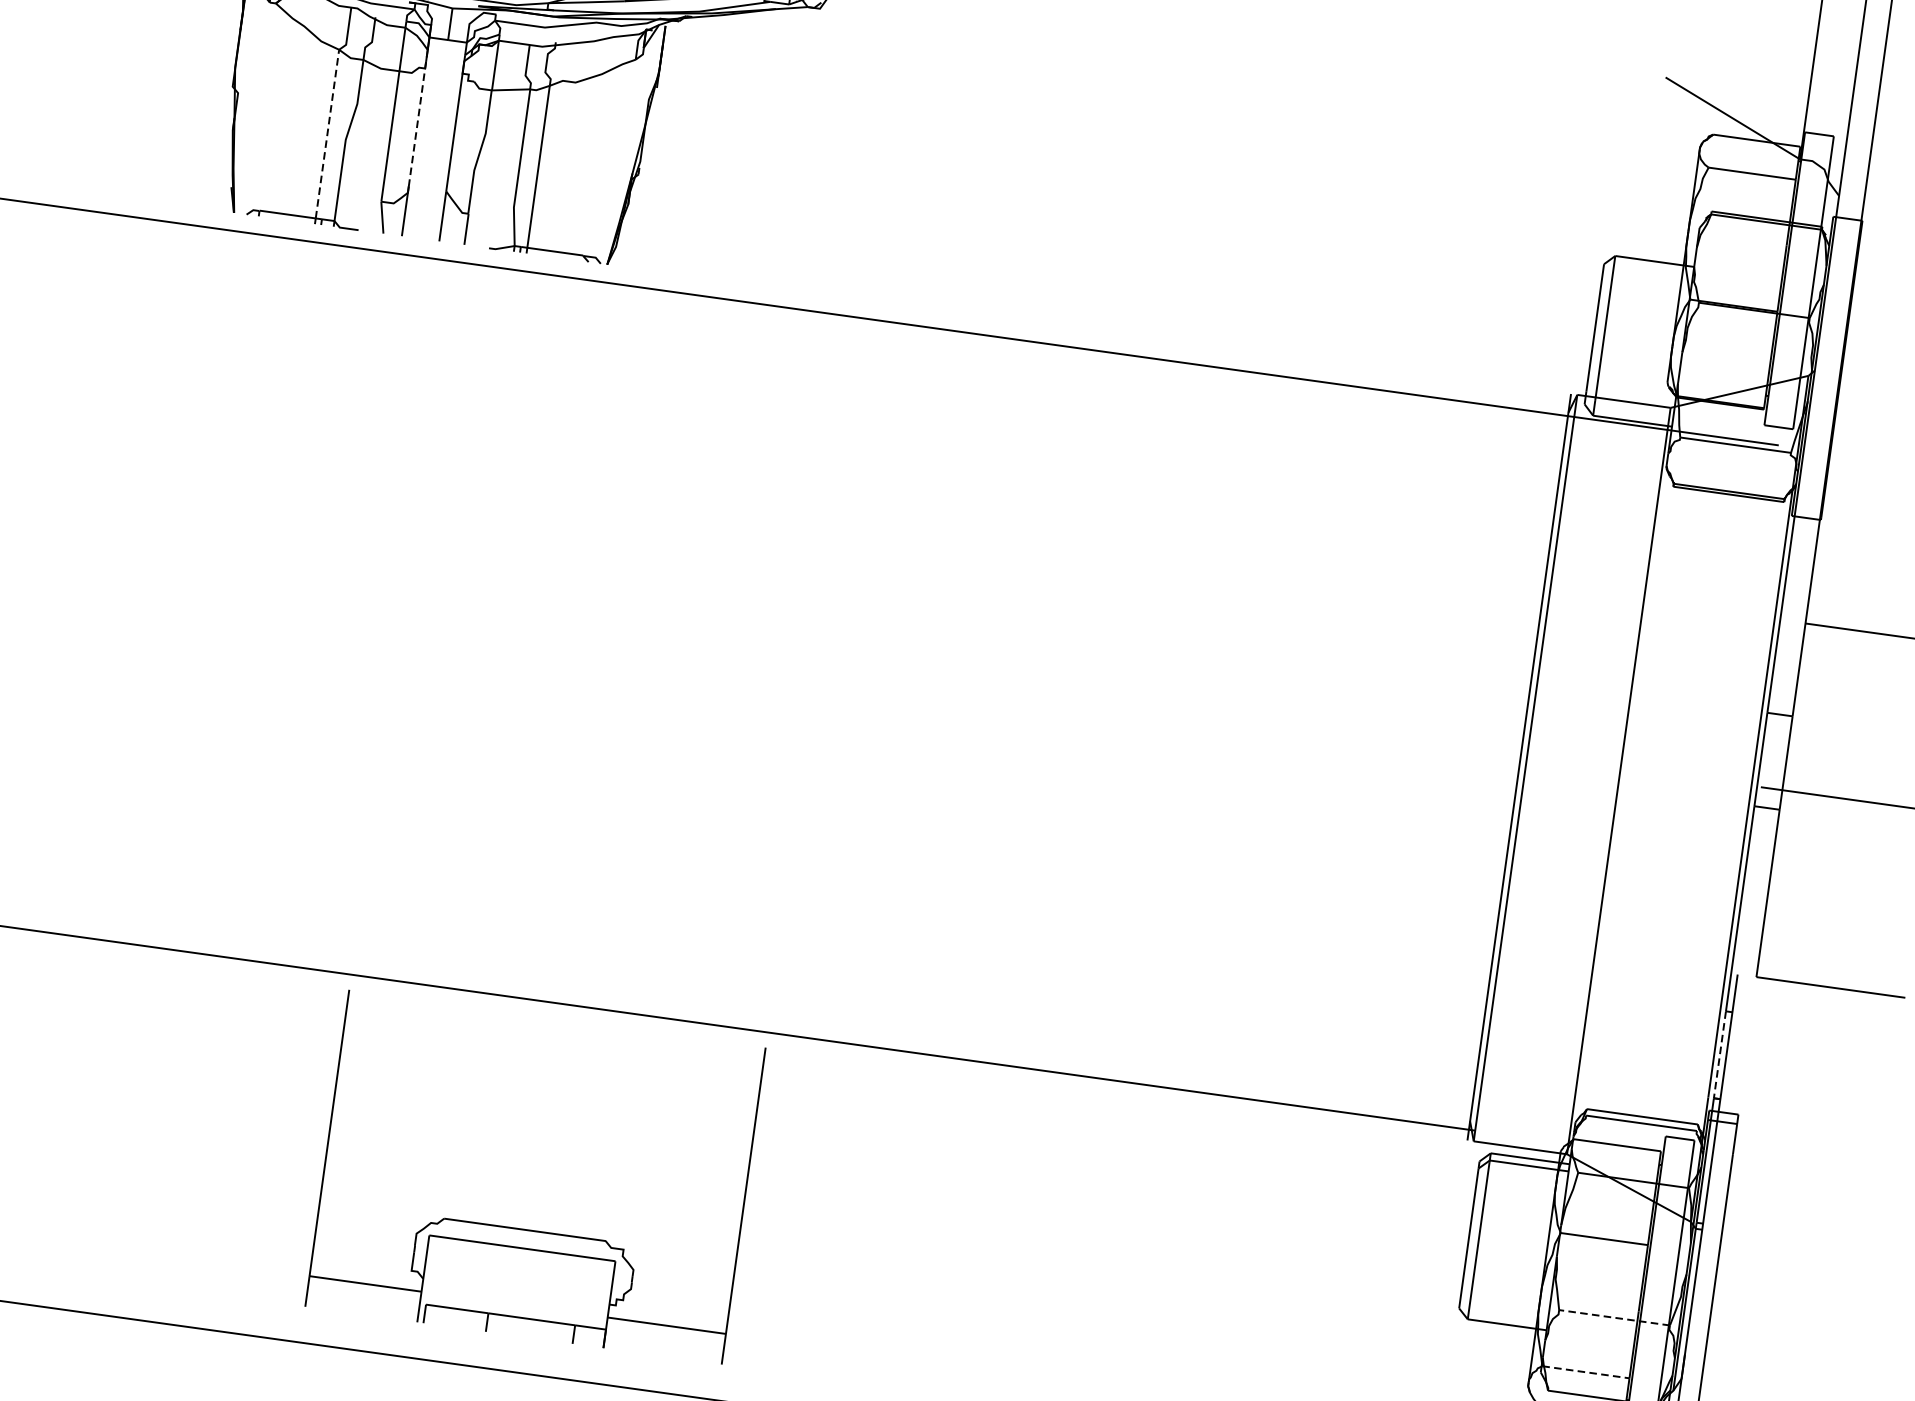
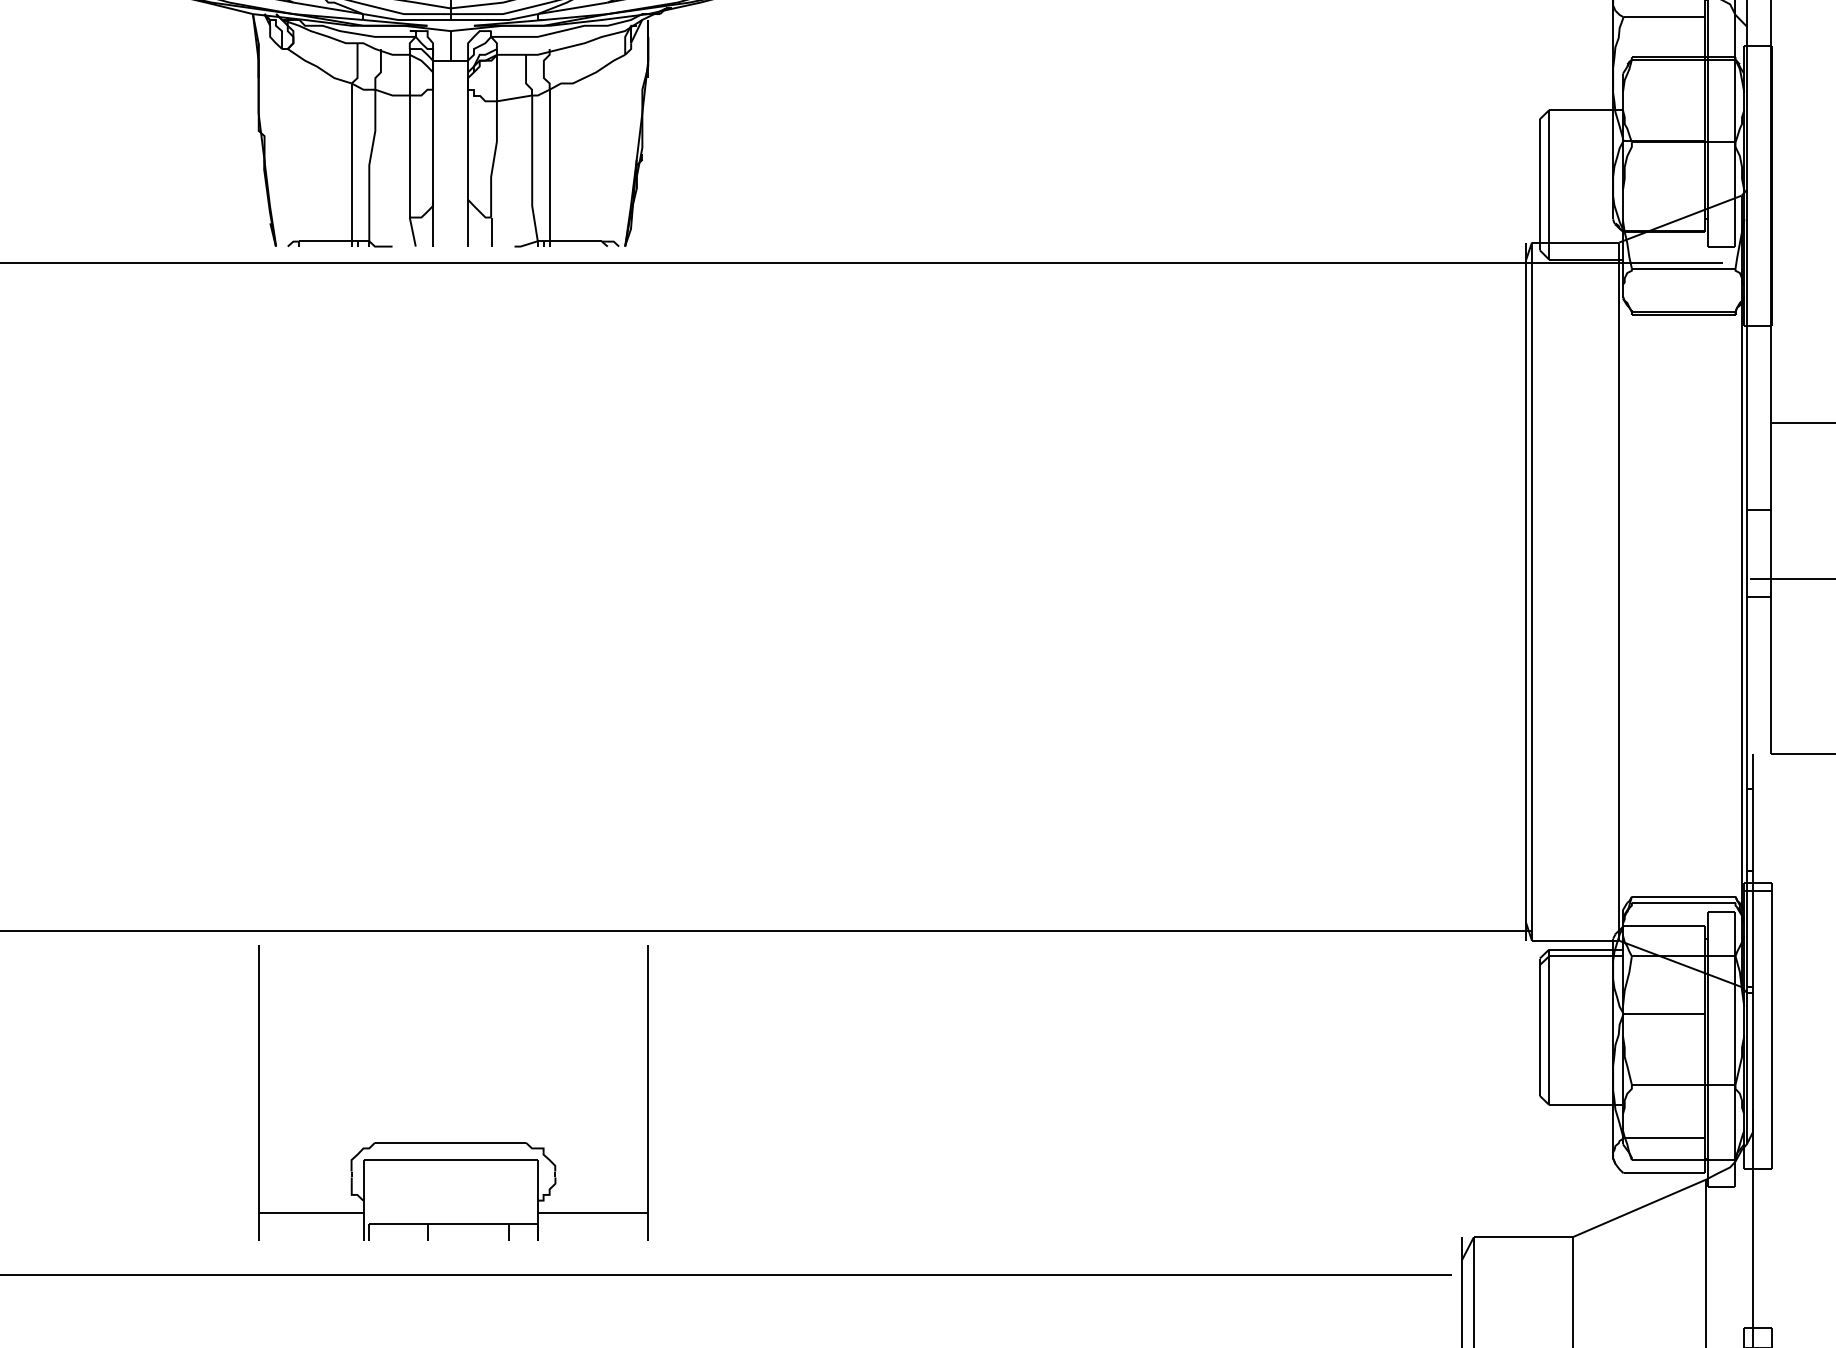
line: (418, 118) -> (433, 136), dashed -> solid
line: (327, 134) -> (351, 162), dashed -> solid
line: (1719, 1055) -> (1746, 830), dashed -> solid
part: (528, 1229) -> (453, 1142), moved
line: (1614, 1317) -> (1683, 1084), dashed -> solid
line: (1586, 1372) -> (1664, 1138), dashed -> solid

